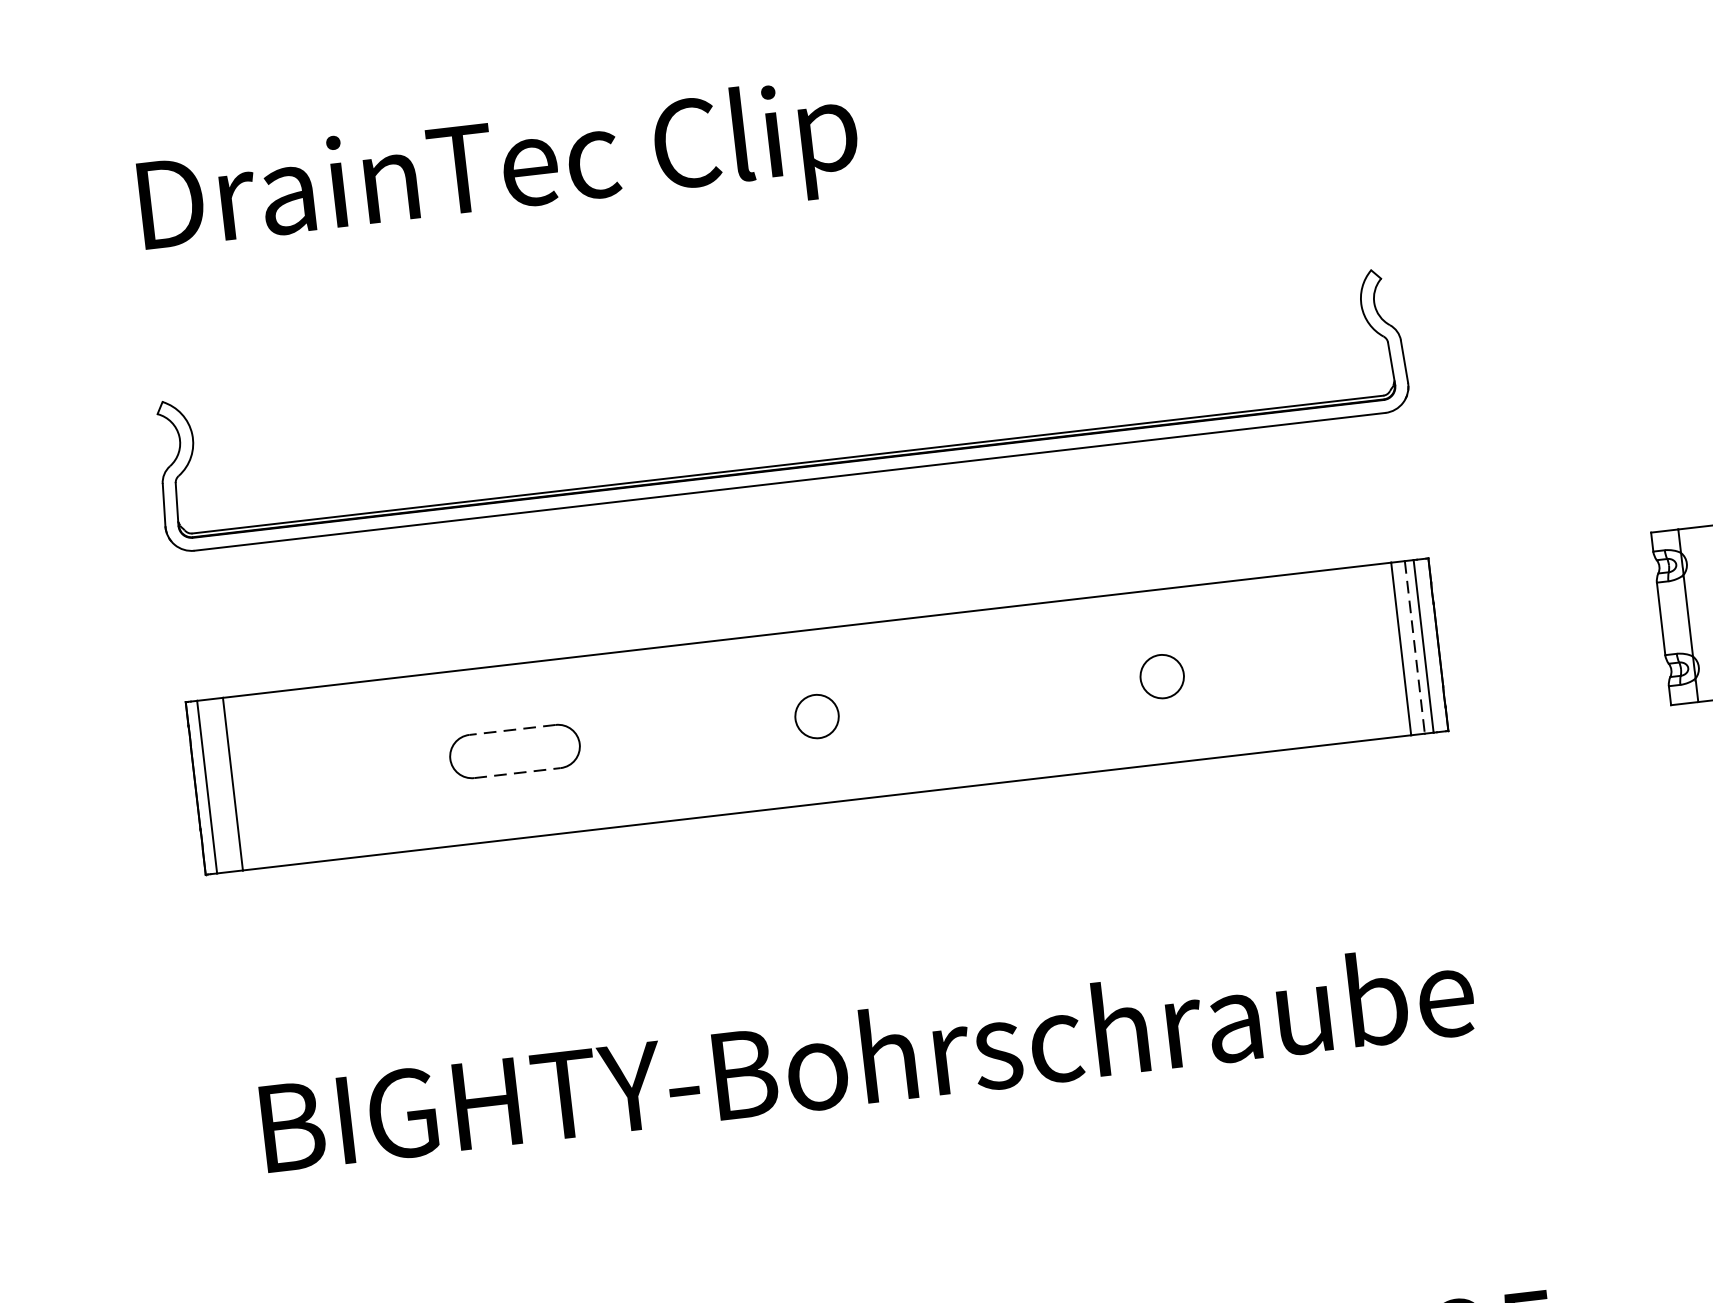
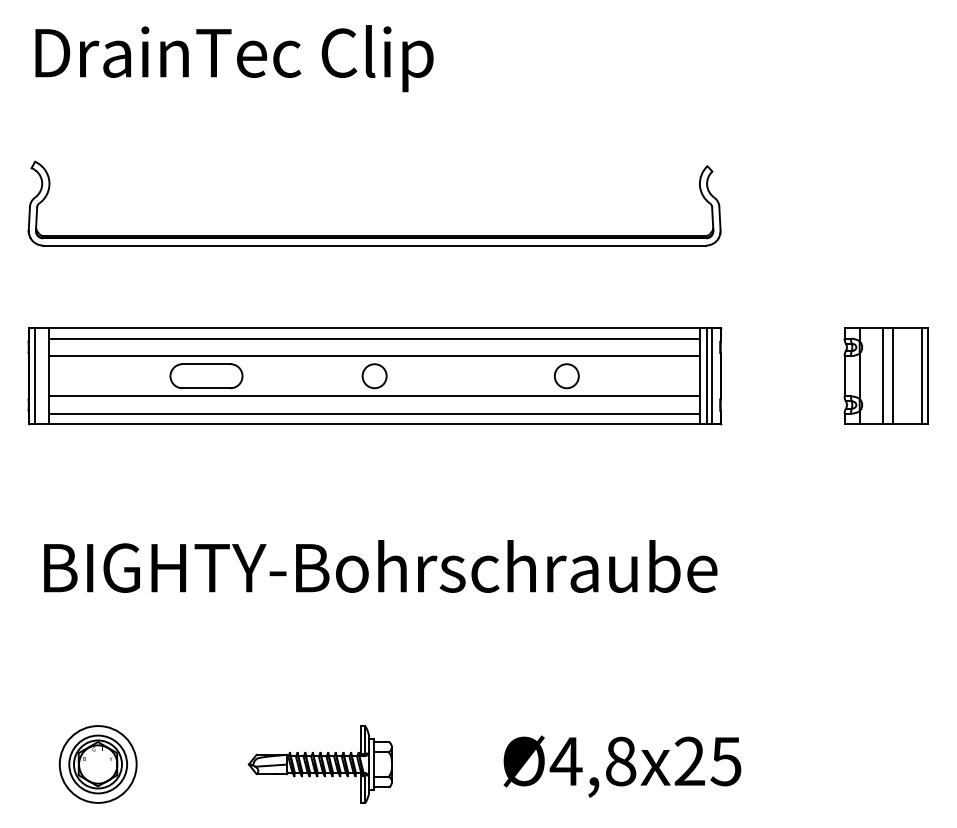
line: (1414, 647) -> (707, 376), dashed -> solid
line: (808, 648) -> (374, 338), added
line: (812, 681) -> (374, 356), added
line: (512, 730) -> (206, 364), dashed -> solid
line: (820, 753) -> (374, 396), added
line: (519, 773) -> (207, 388), dashed -> solid
line: (824, 783) -> (374, 413), added

